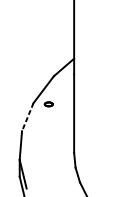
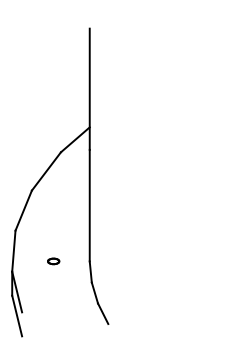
part: (48, 104) -> (53, 261), moved
line: (27, 117) -> (23, 210), dashed -> solid

